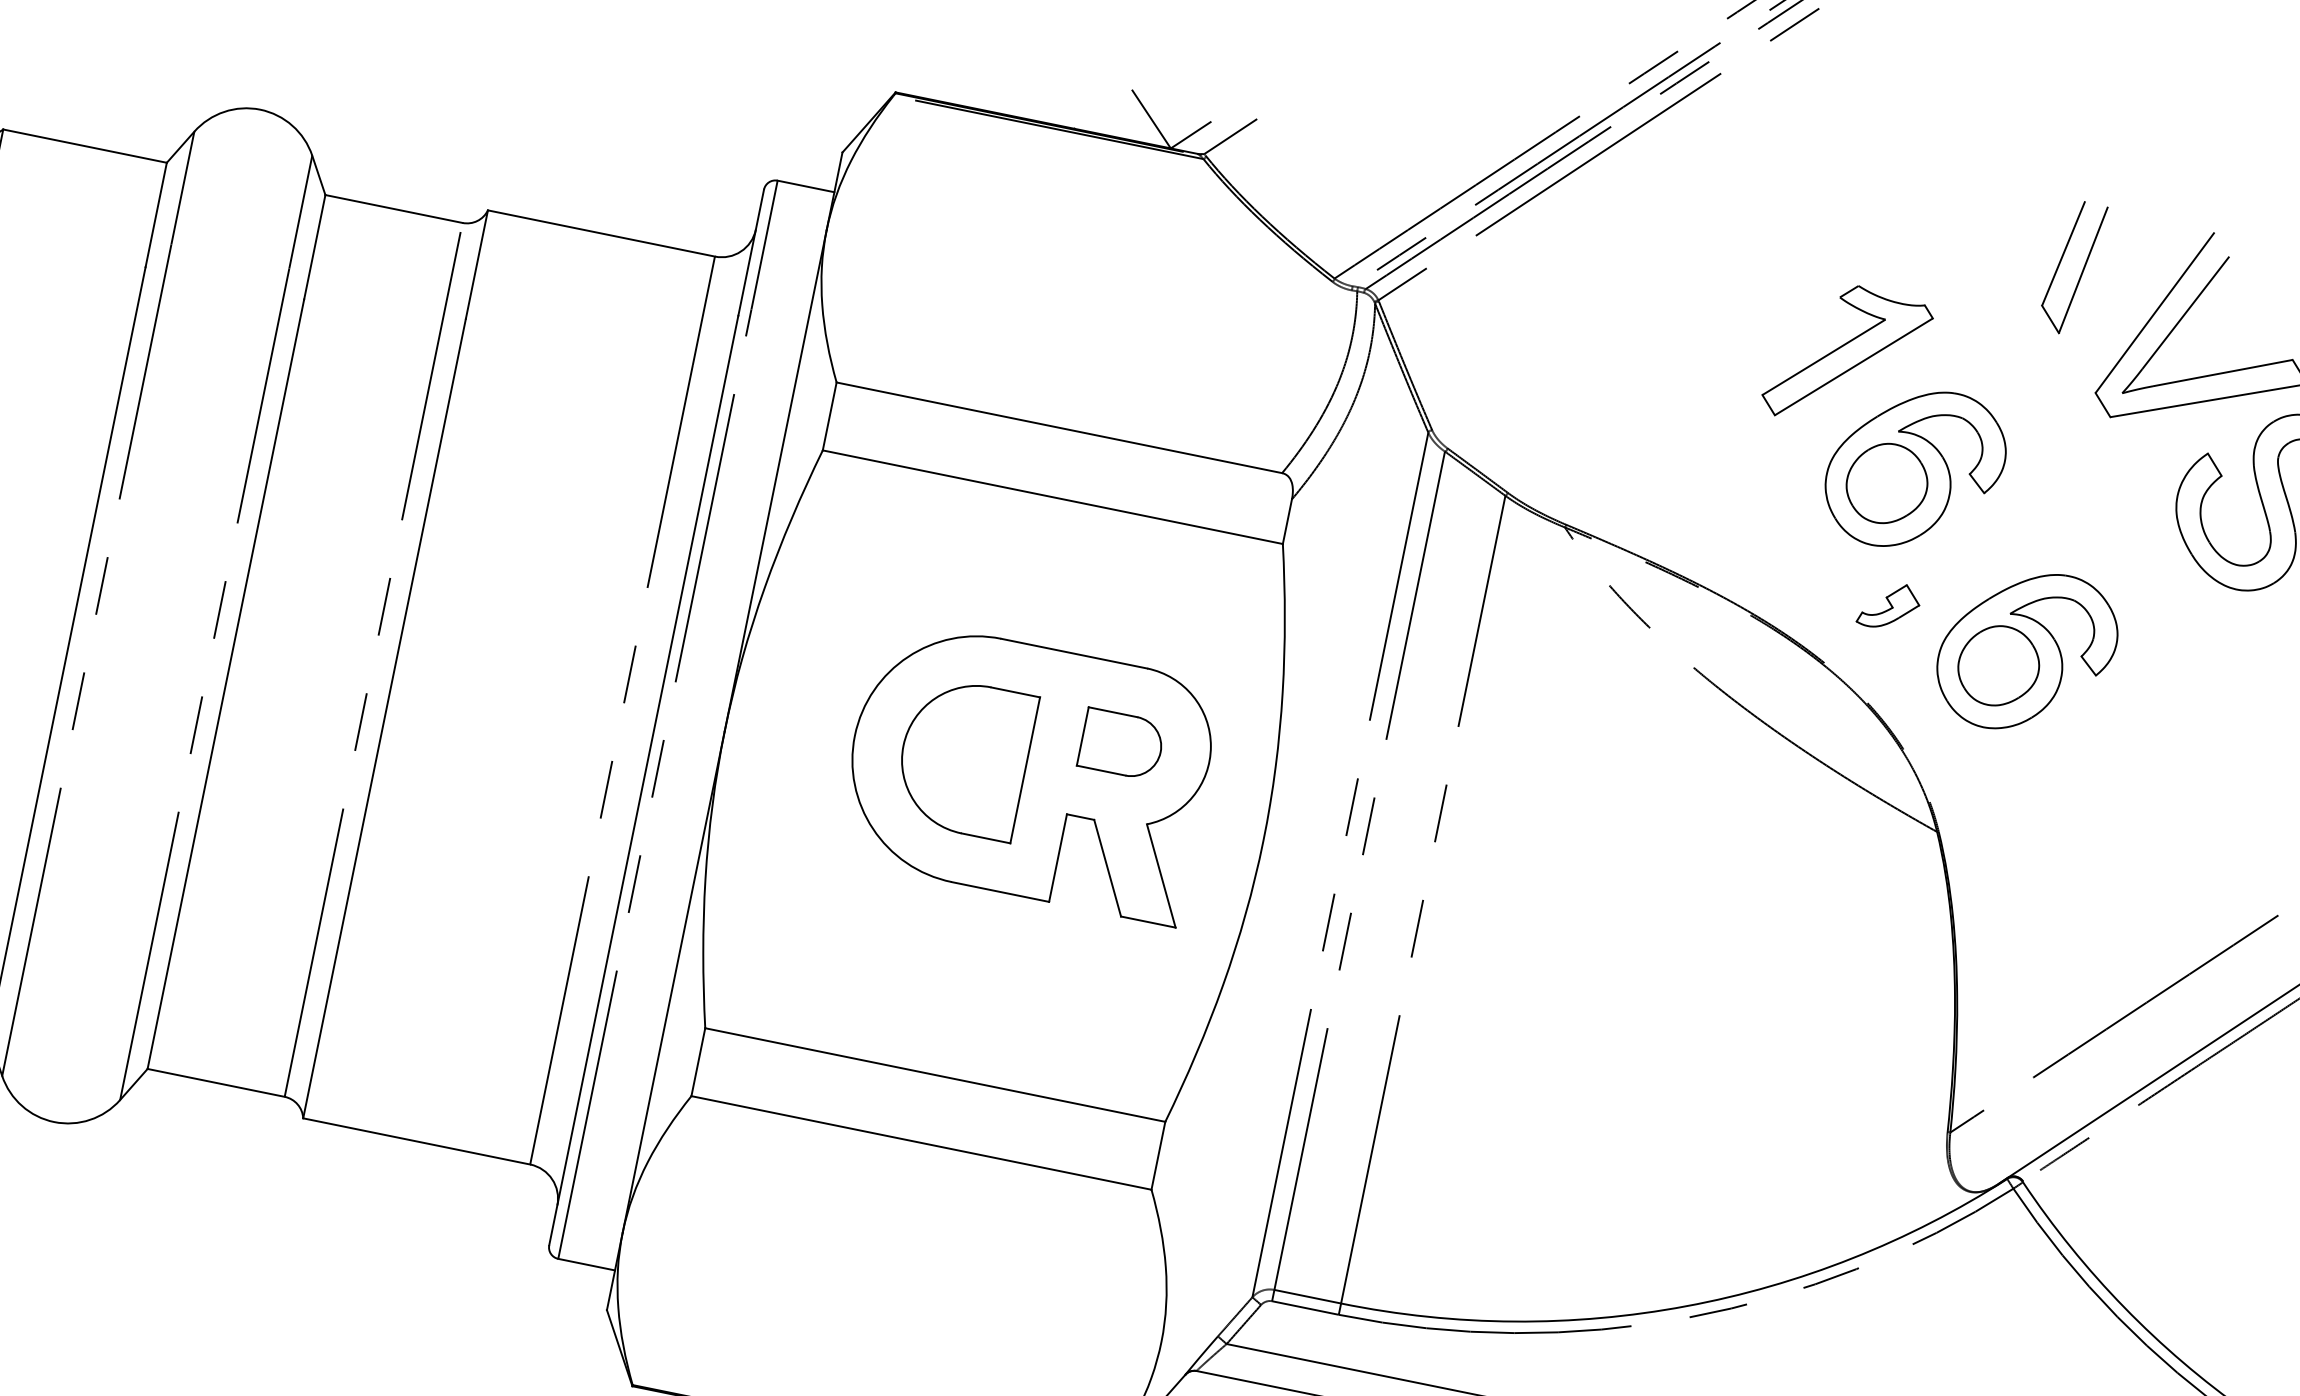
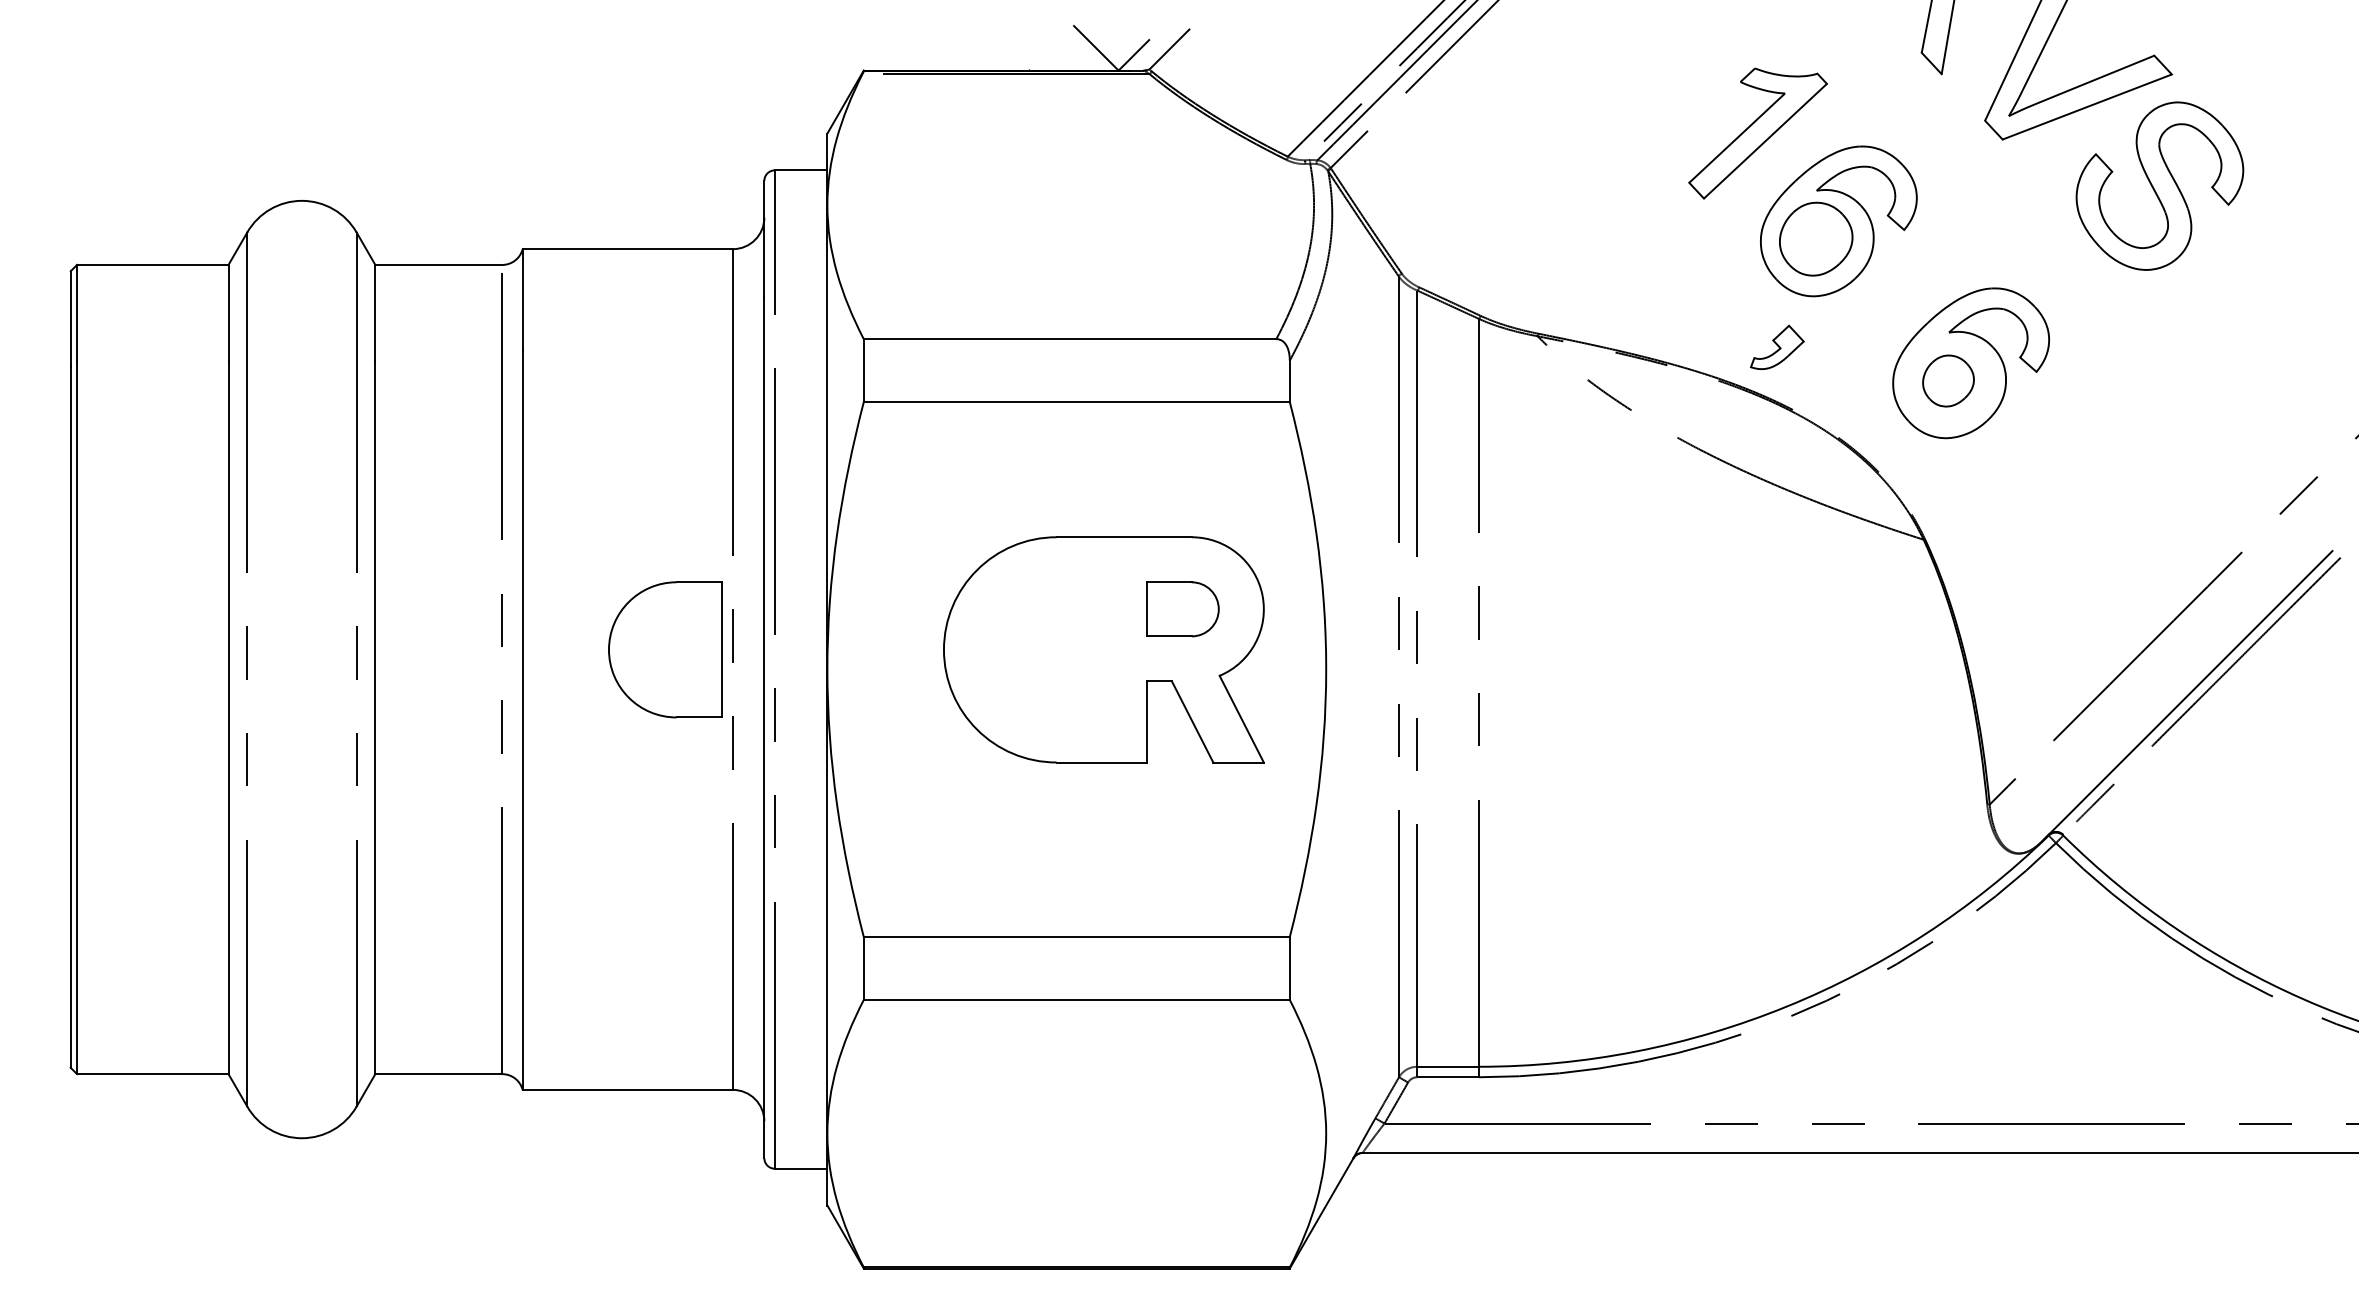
part: (1889, 605) -> (1777, 346), moved
part: (1998, 665) -> (1948, 380), size x0.7
part: (964, 757) -> (665, 649), moved

